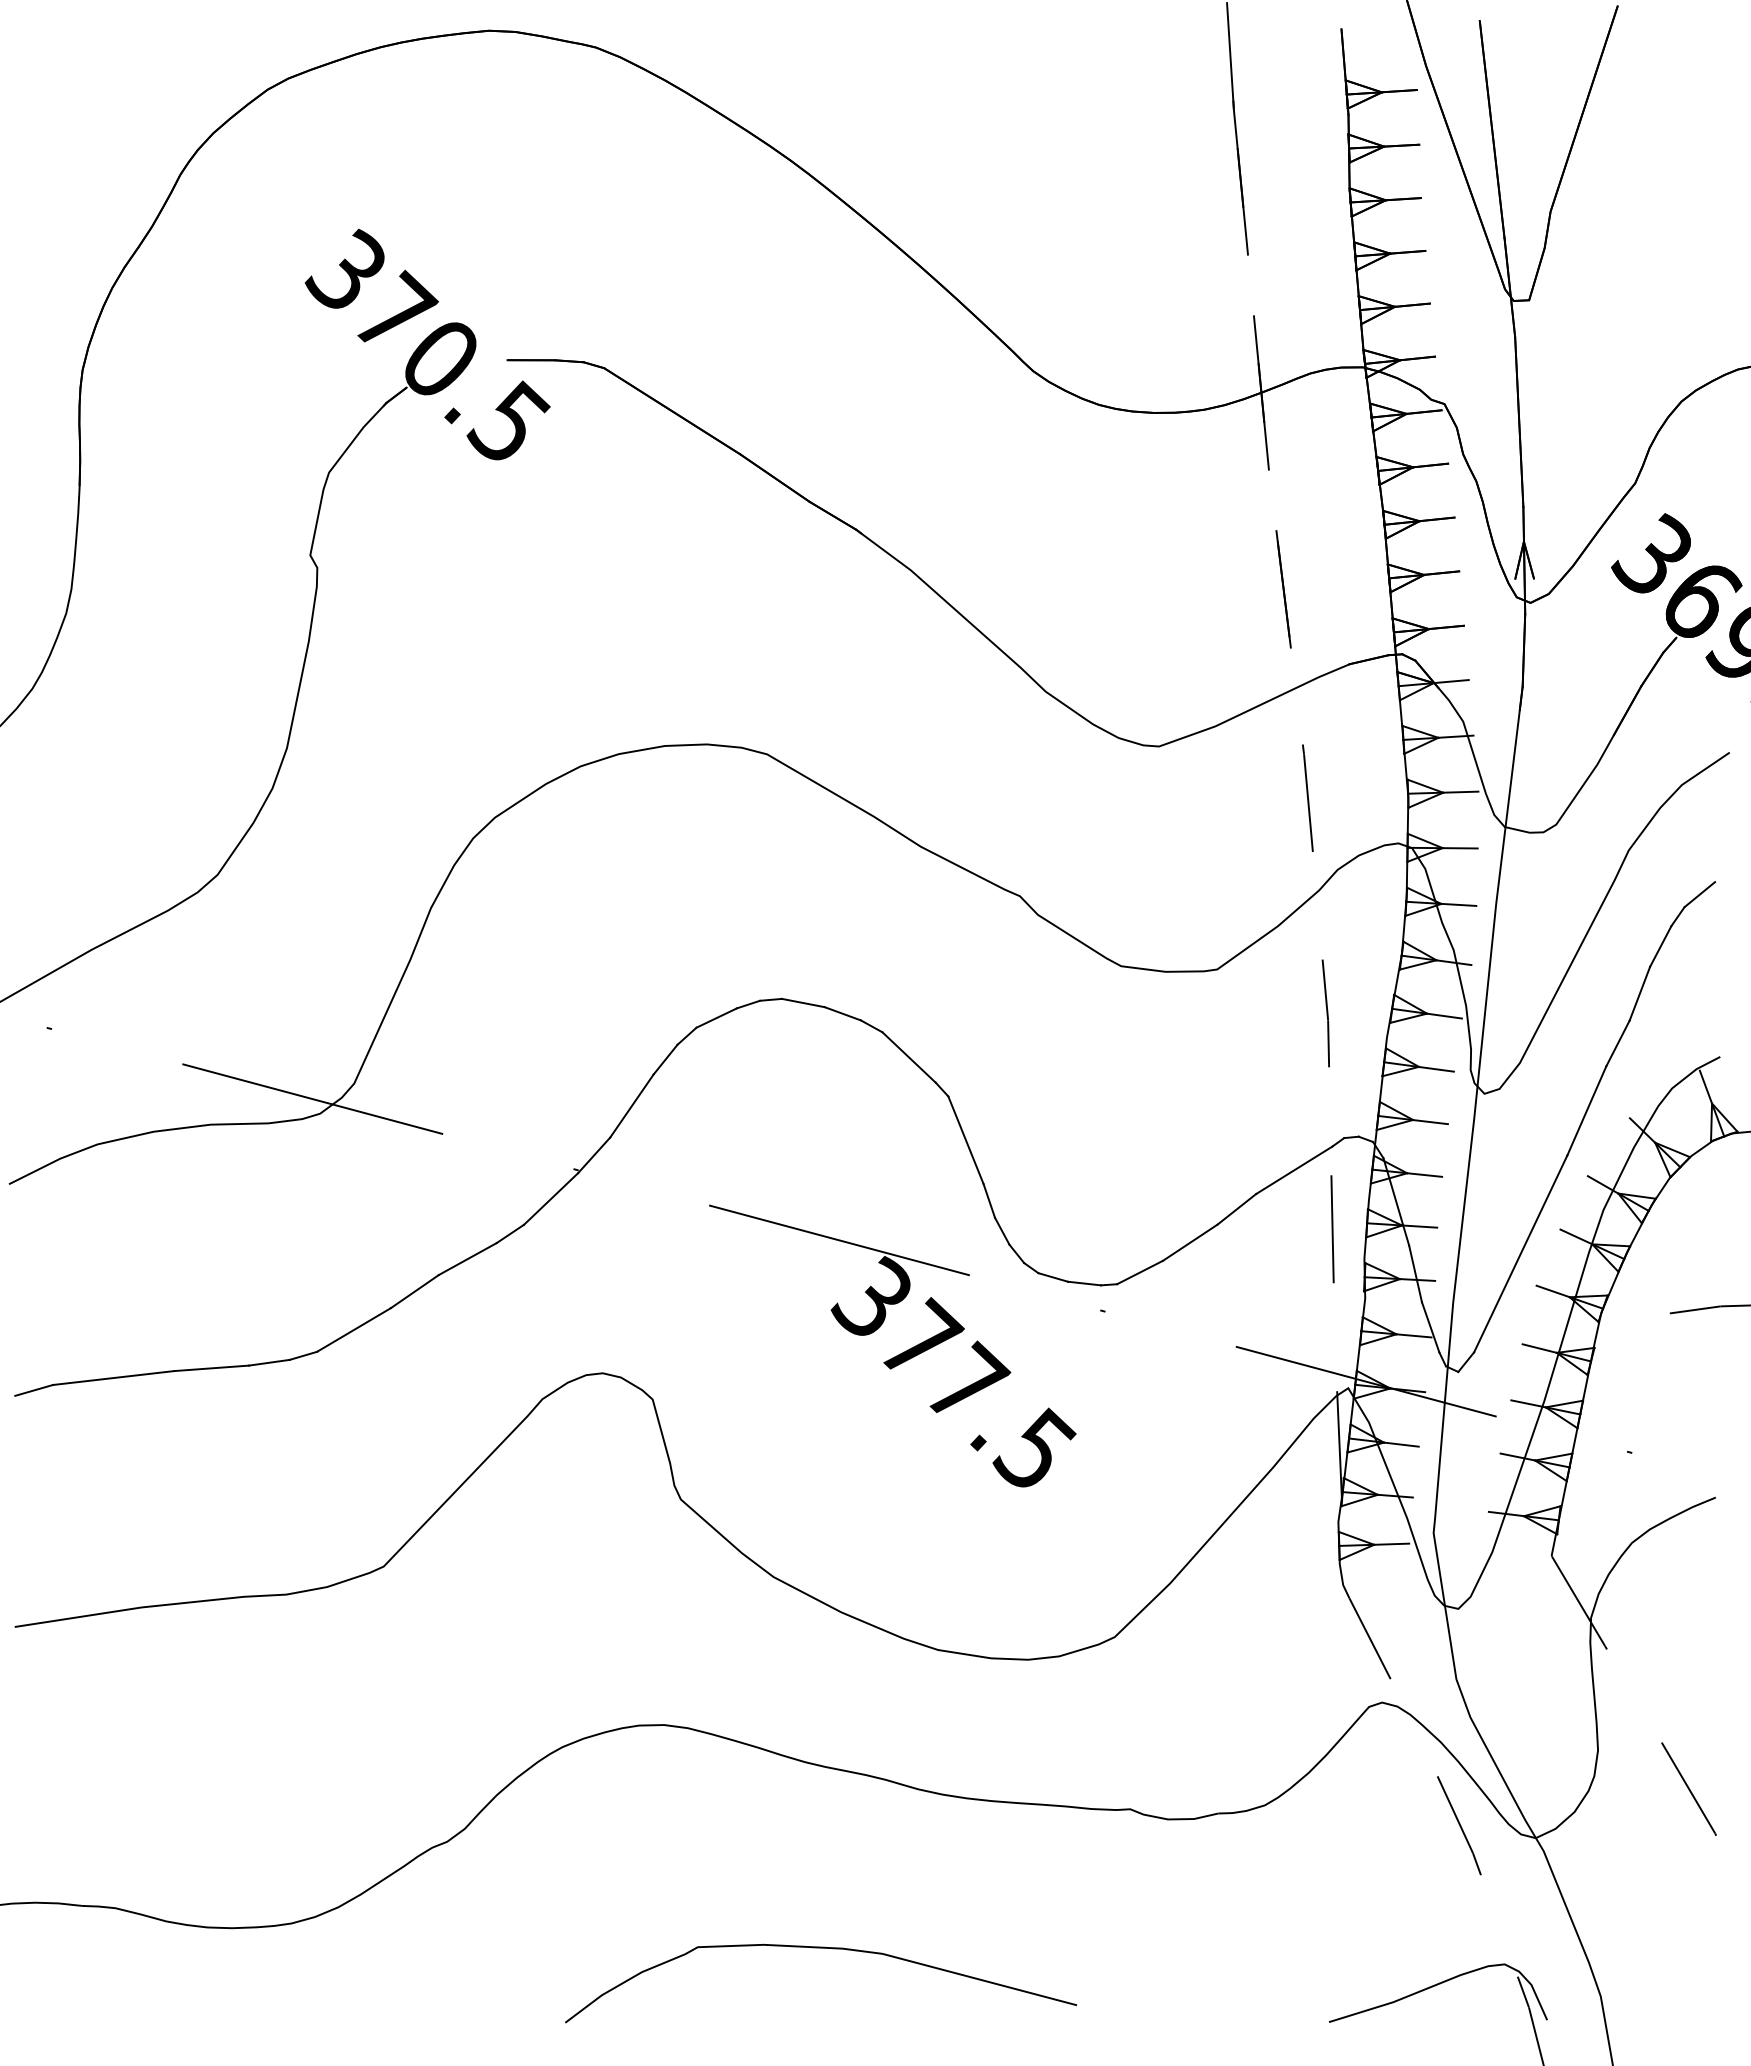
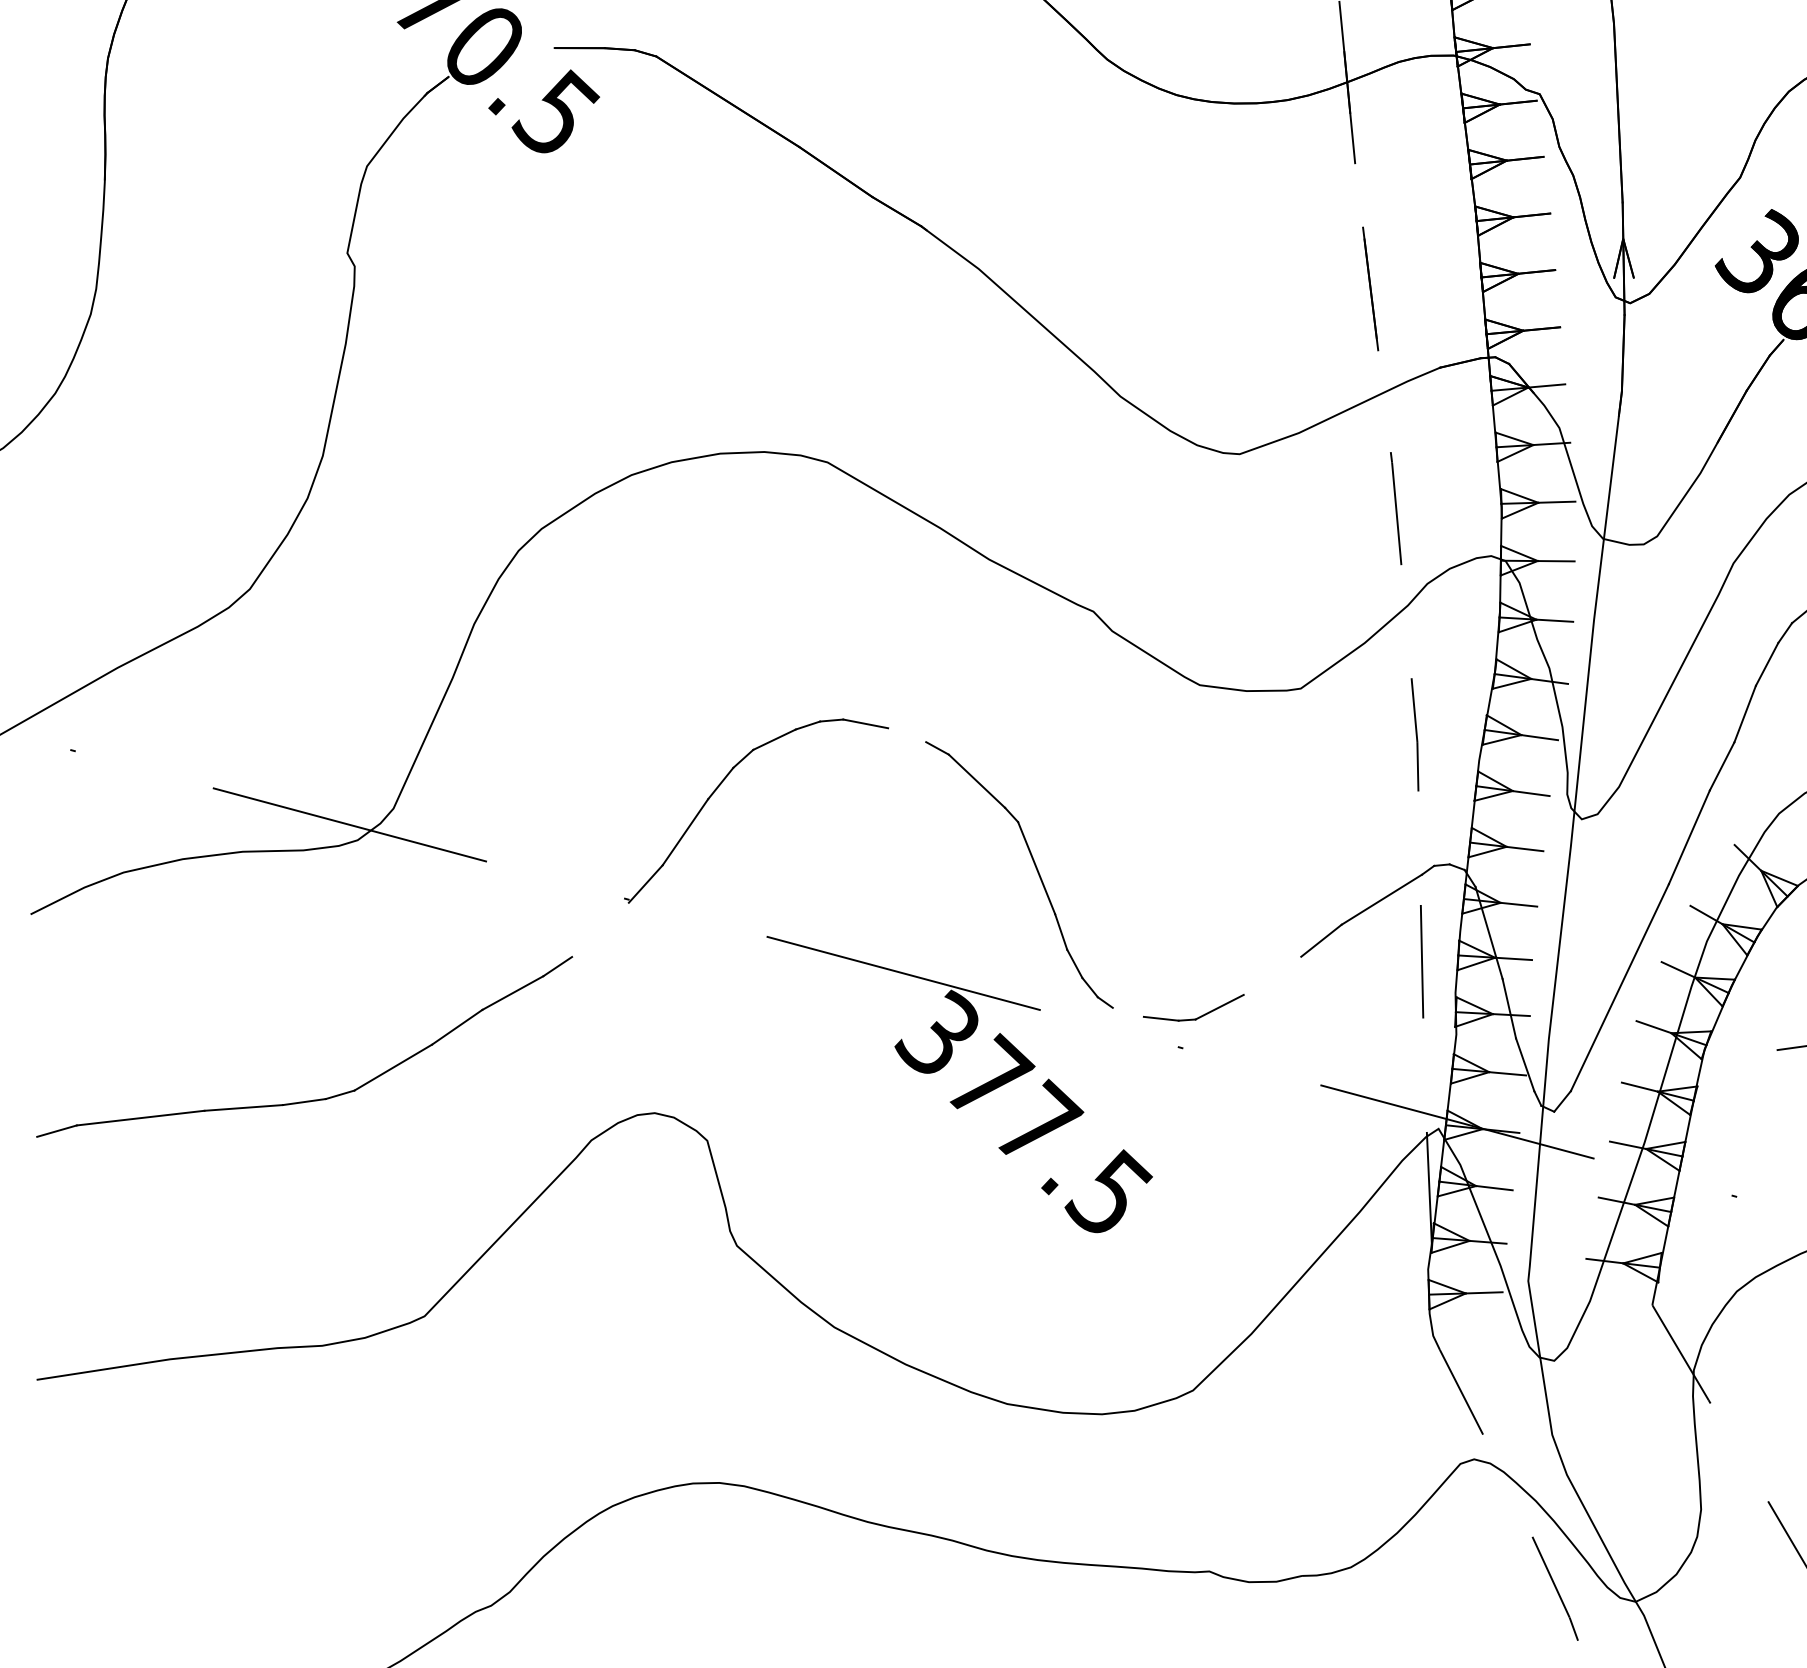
line: (842, 1013) -> (906, 734), removed
line: (551, 1198) -> (600, 929), removed
line: (1189, 1242) -> (1271, 975), removed
line: (1052, 1277) -> (1127, 1012), removed

